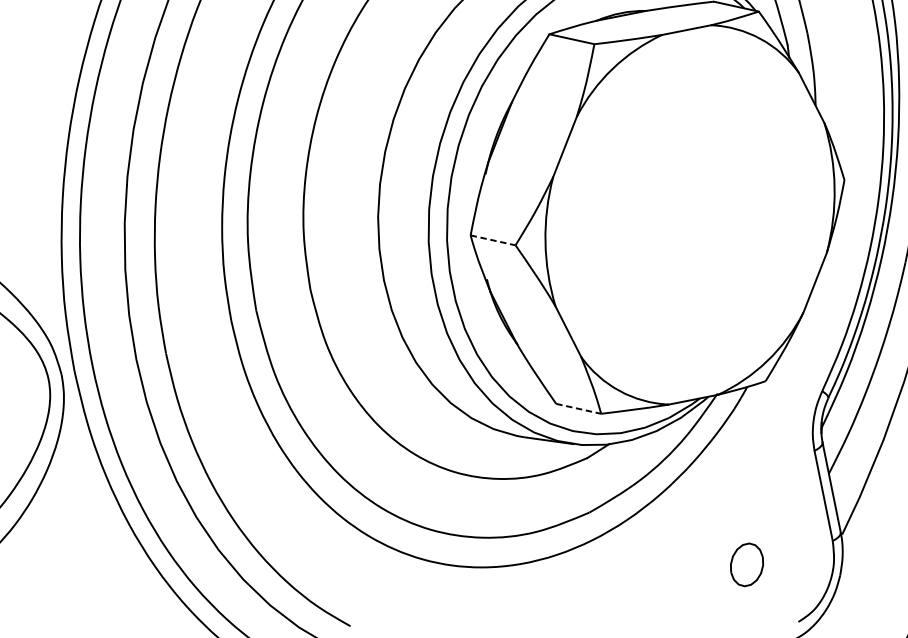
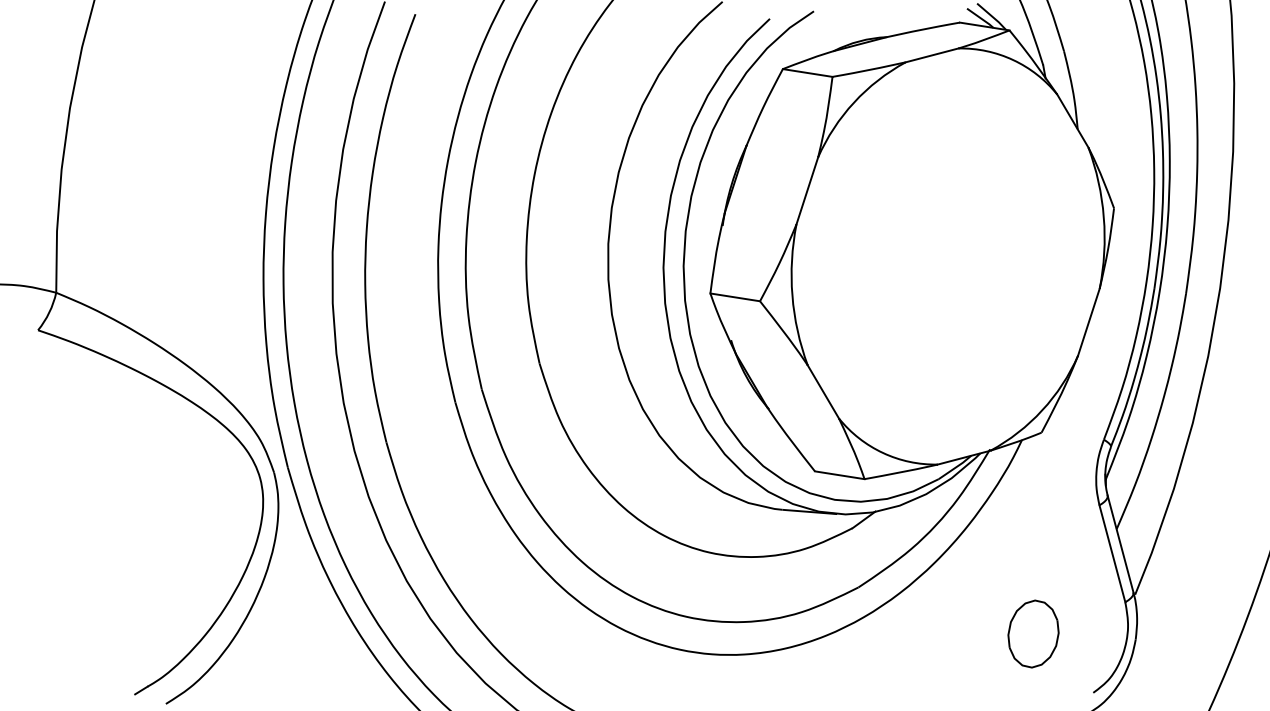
line: (493, 240) -> (735, 297), dashed -> solid
line: (579, 409) -> (840, 475), dashed -> solid
part: (747, 564) -> (1033, 633), size x1.43

